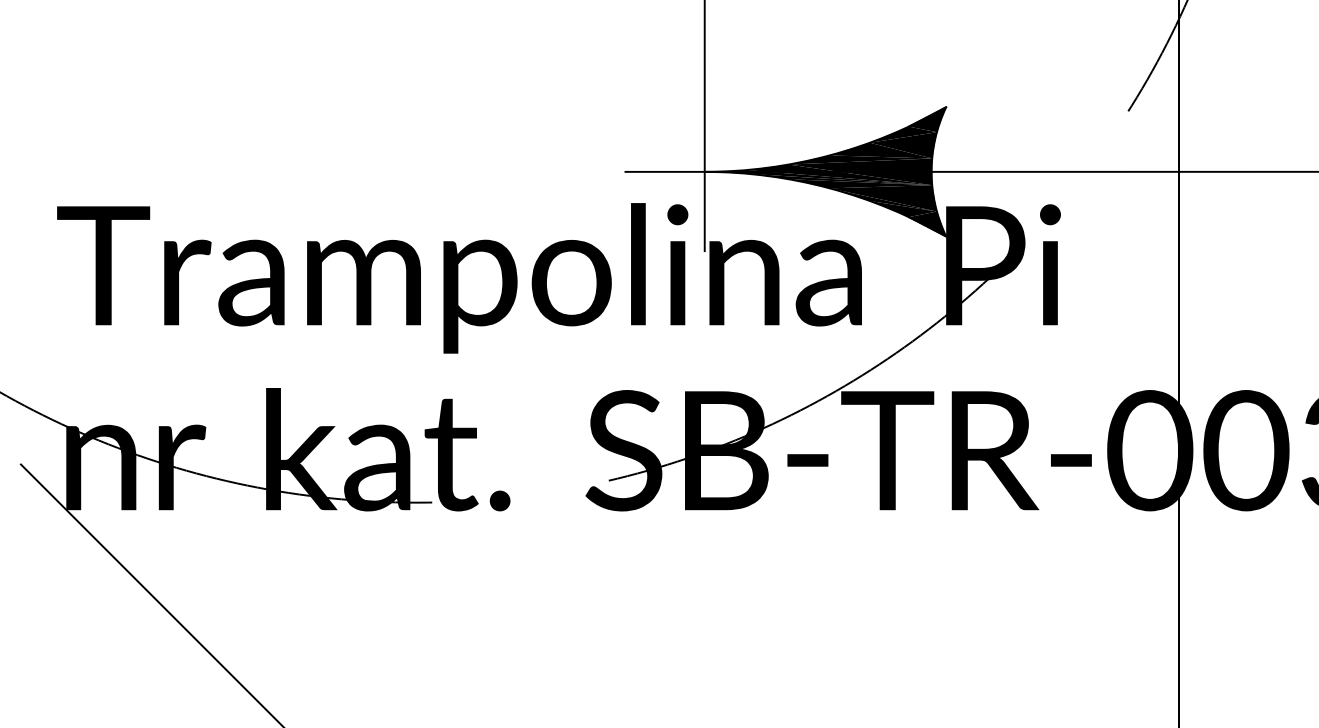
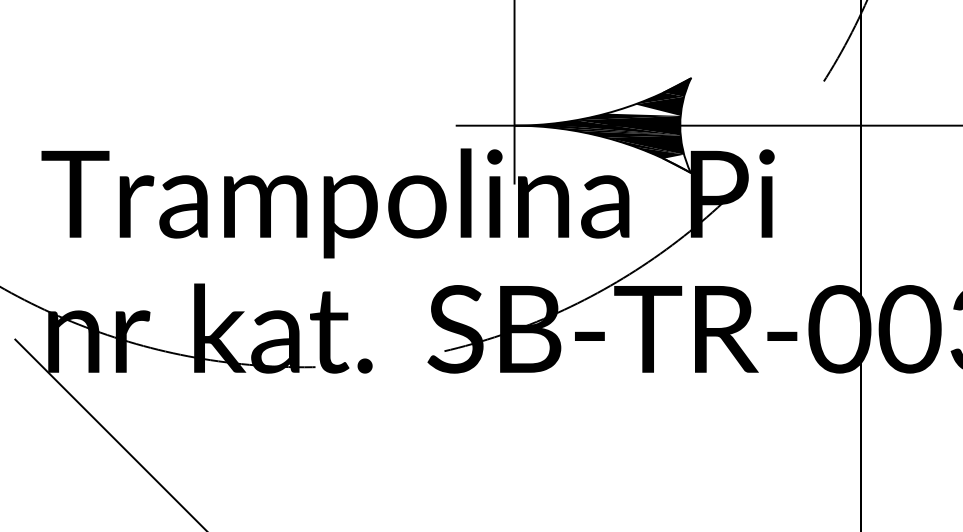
fill: (879, 149) -> (642, 109), removed
fill: (926, 223) -> (676, 163), removed

